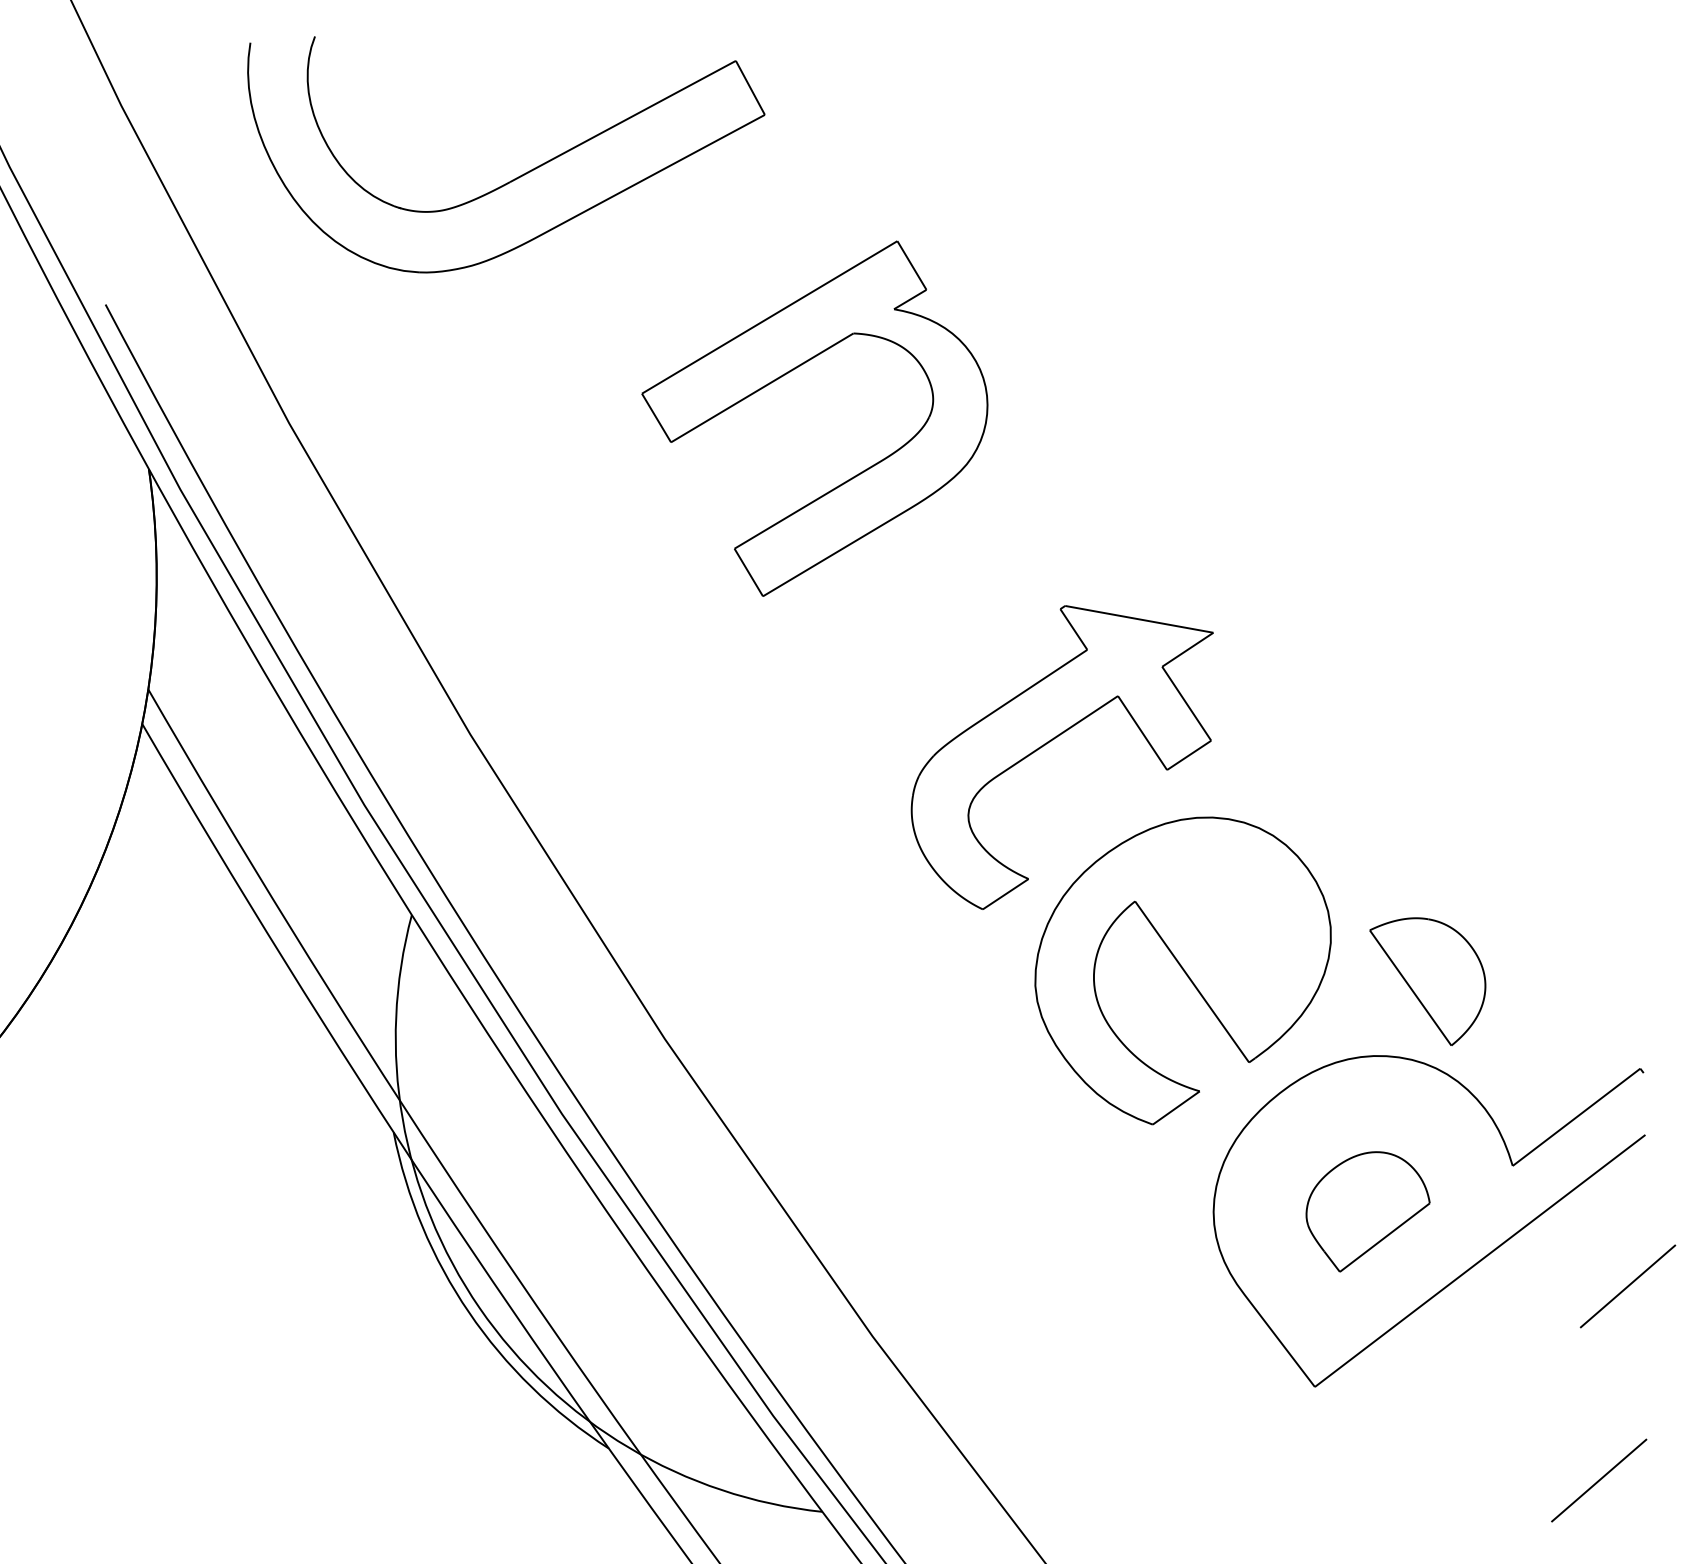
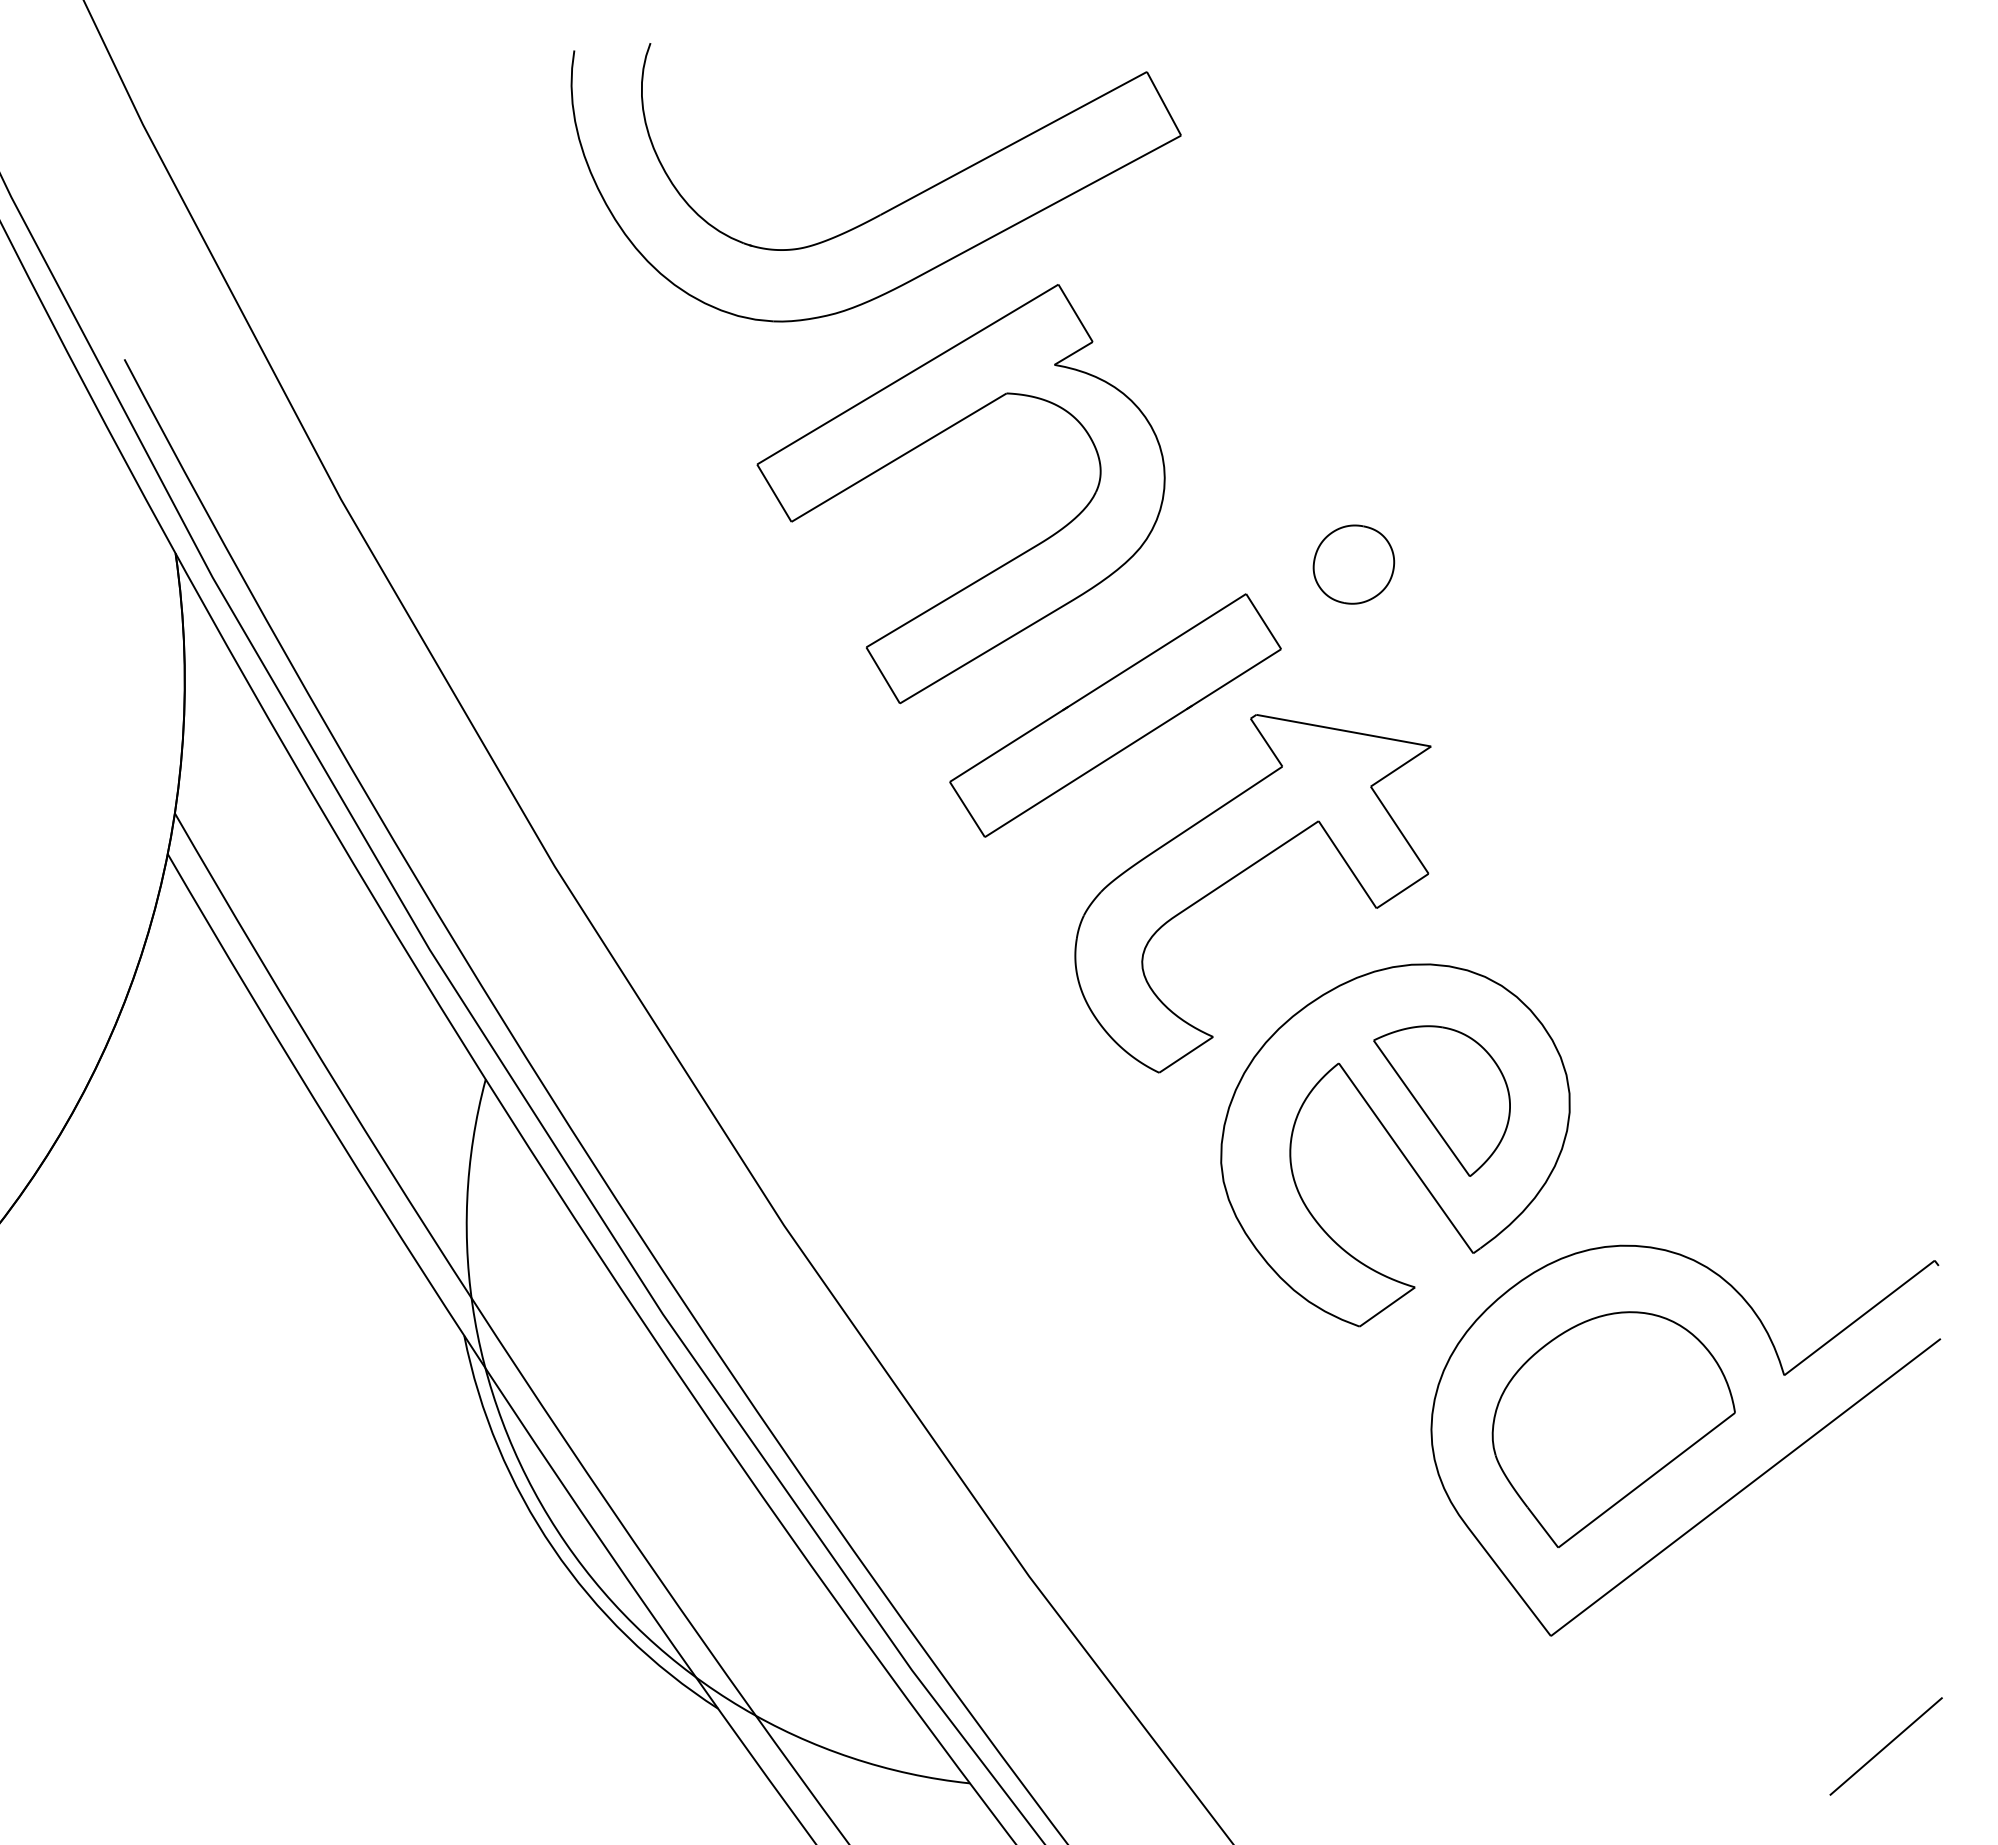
part: (516, 177) -> (888, 209), moved
part: (1147, 478) -> (1353, 564), added
part: (945, 606) -> (1115, 715), added
part: (1427, 981) -> (1441, 1100), moved
part: (1367, 1211) -> (1613, 1429), size x1.67
line: (1627, 1286) -> (1919, 1517), removed

